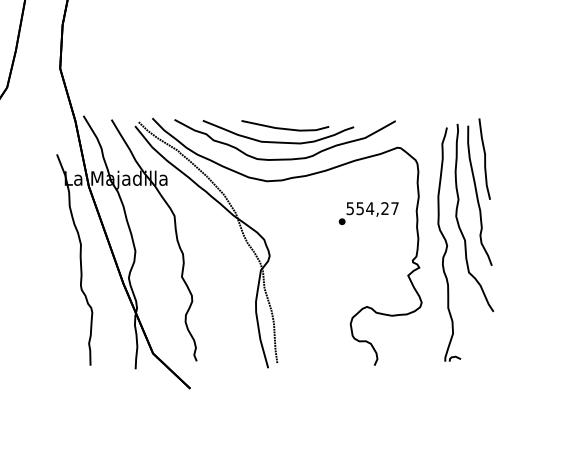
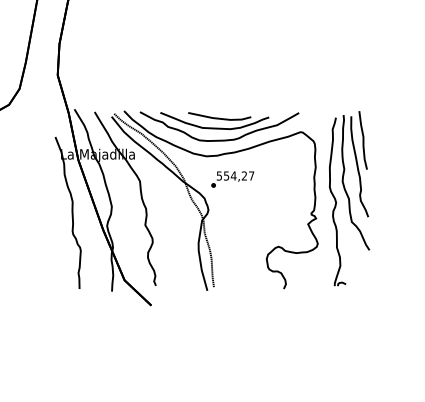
text: (368, 213) -> (232, 179), moved

